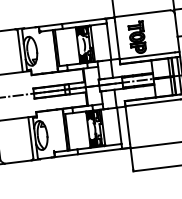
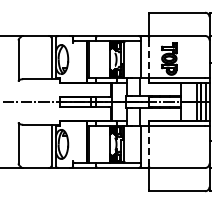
line: (117, 40) -> (149, 59), solid -> dashed
line: (128, 124) -> (149, 144), solid -> dashed

